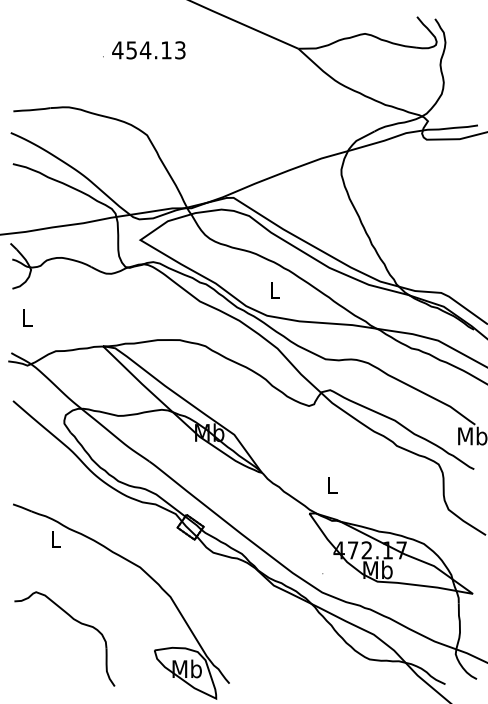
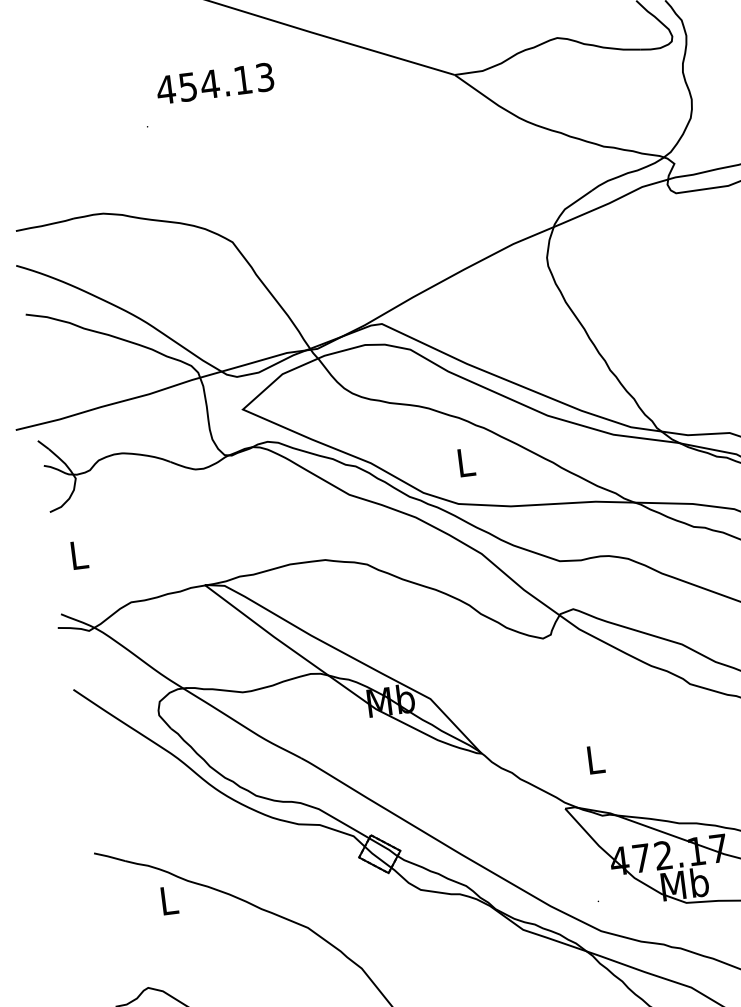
text: (148, 50) -> (214, 83), moved

